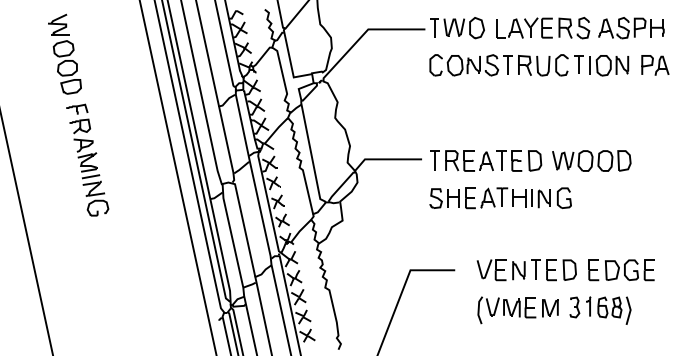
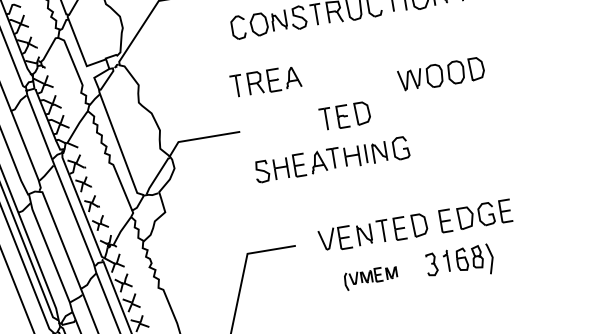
part: (461, 160) -> (265, 81), moved
part: (591, 160) -> (441, 74), moved
part: (517, 310) -> (370, 278), size x0.6

